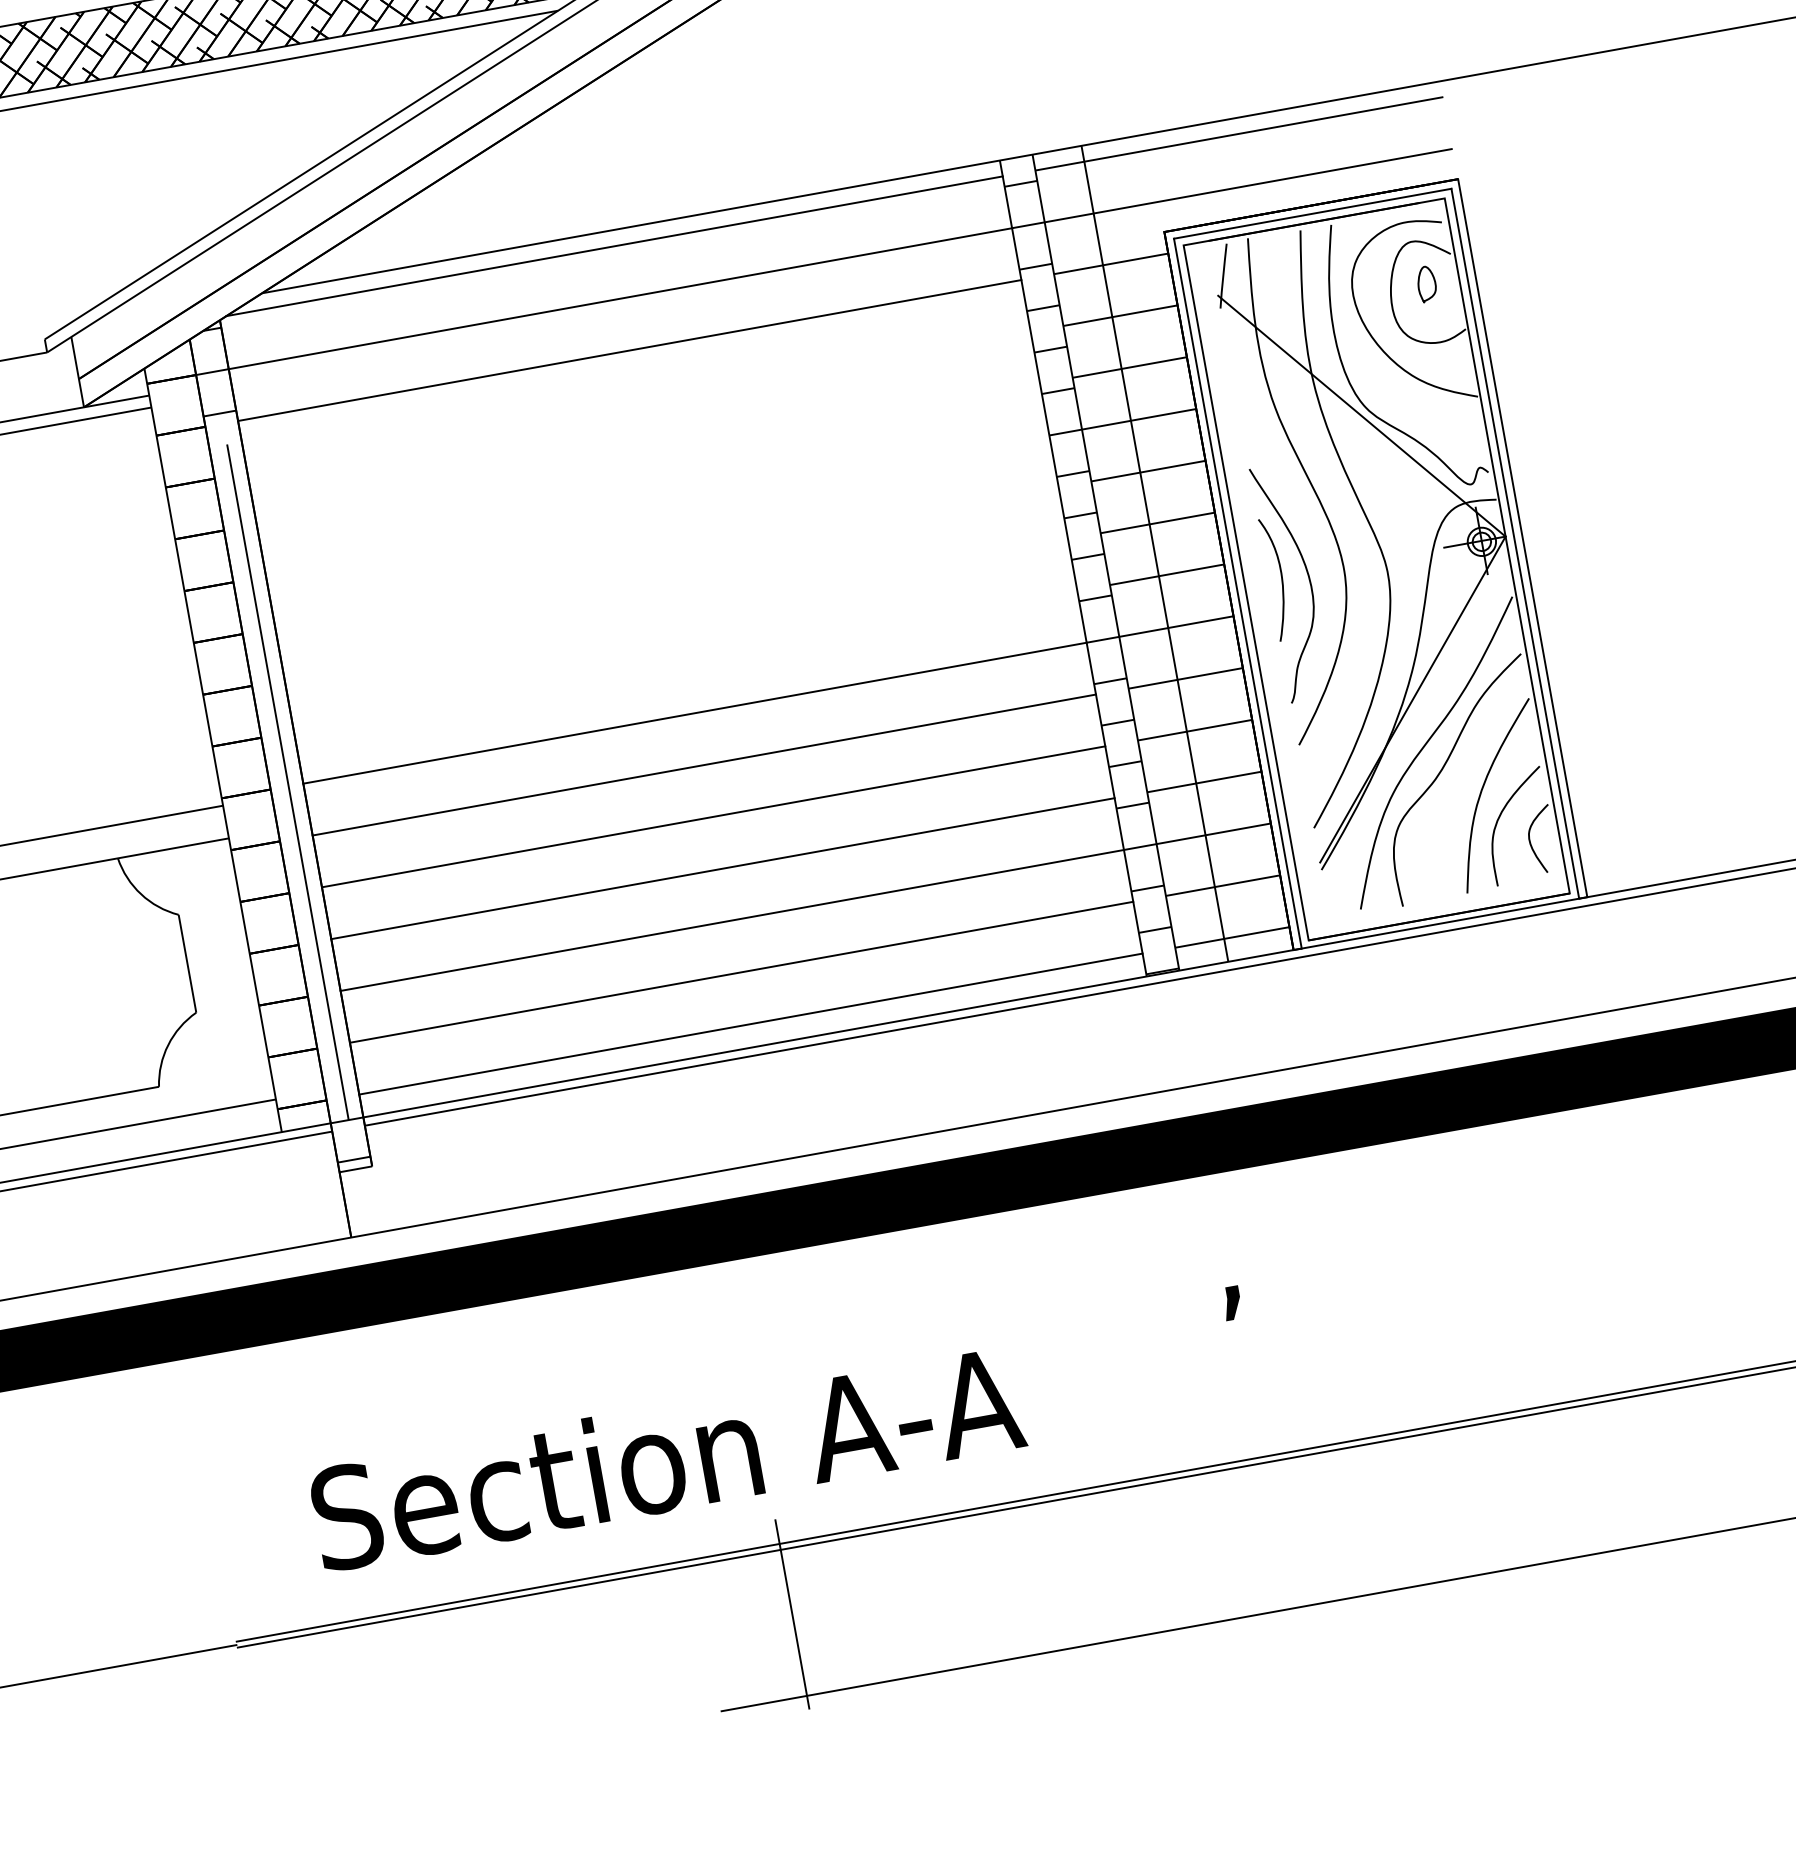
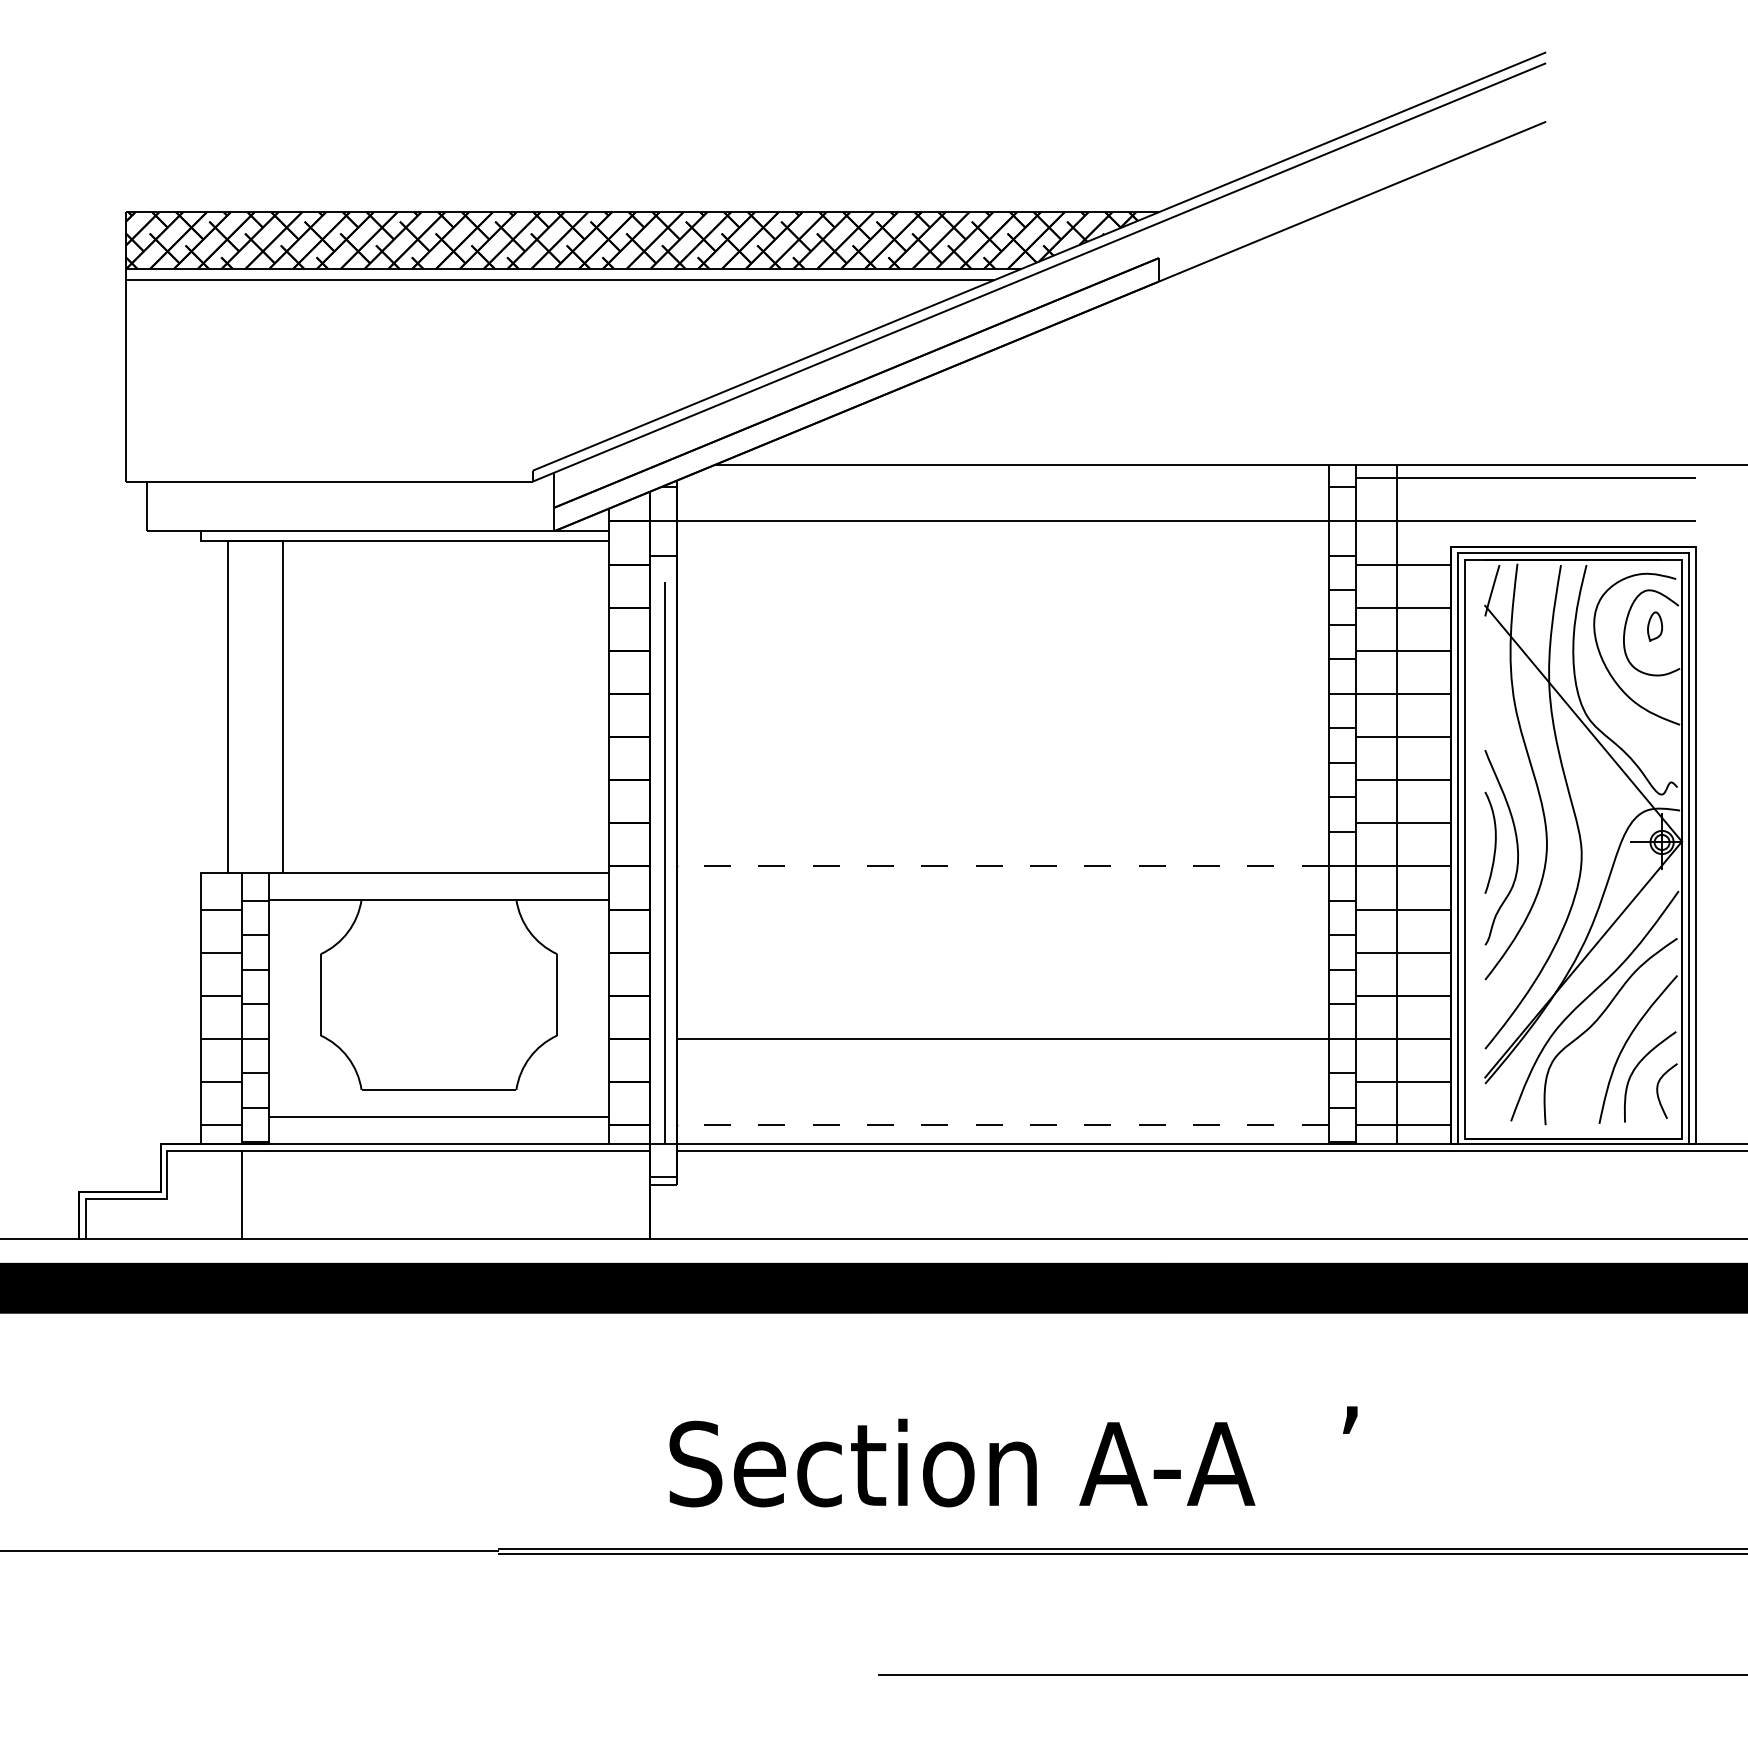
line: (614, 246) -> (1005, 478), removed
line: (629, 350) -> (1002, 564), removed
line: (694, 713) -> (1002, 866), solid -> dashed
line: (703, 764) -> (1002, 909), removed
line: (713, 816) -> (1002, 952), removed
line: (722, 868) -> (1002, 995), removed
line: (741, 972) -> (1002, 1082), removed
line: (750, 1024) -> (1002, 1125), solid -> dashed
text: (667, 1457) -> (962, 1462), moved
line: (792, 1613) -> (950, 1606), removed

